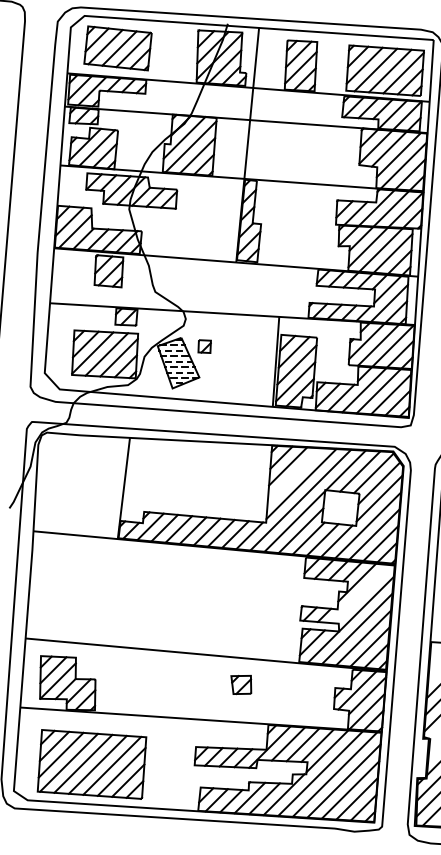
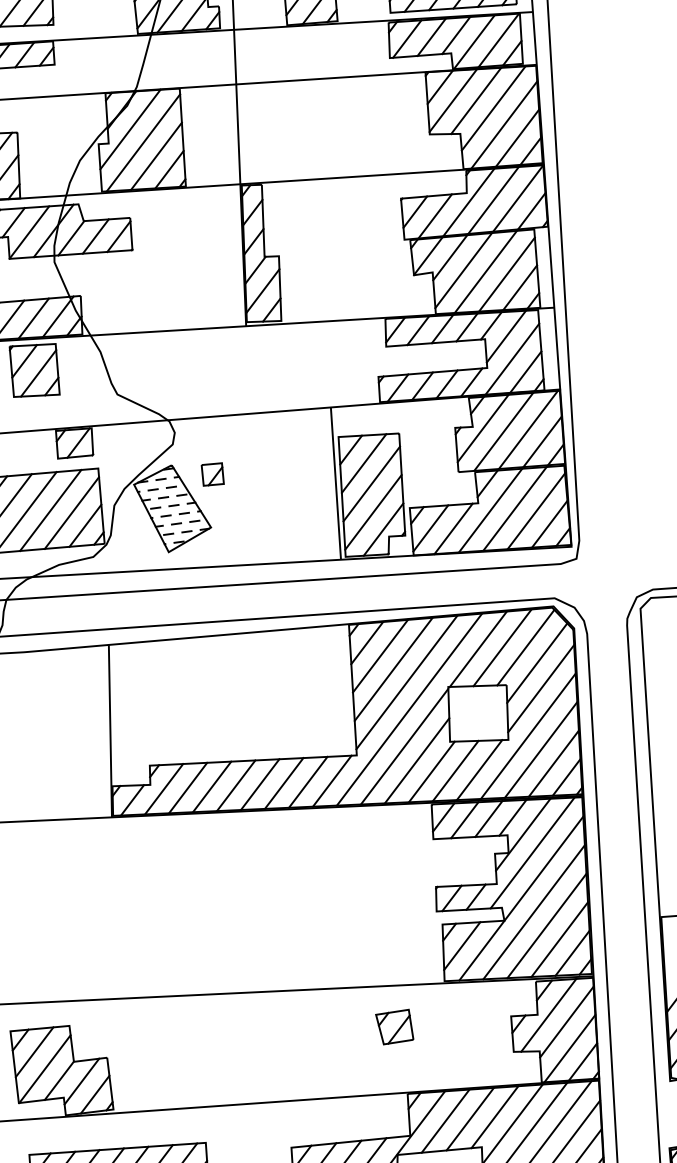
line: (294, 475) -> (393, 669), added
line: (361, 594) -> (533, 853), added
part: (241, 685) -> (395, 1028), moved

